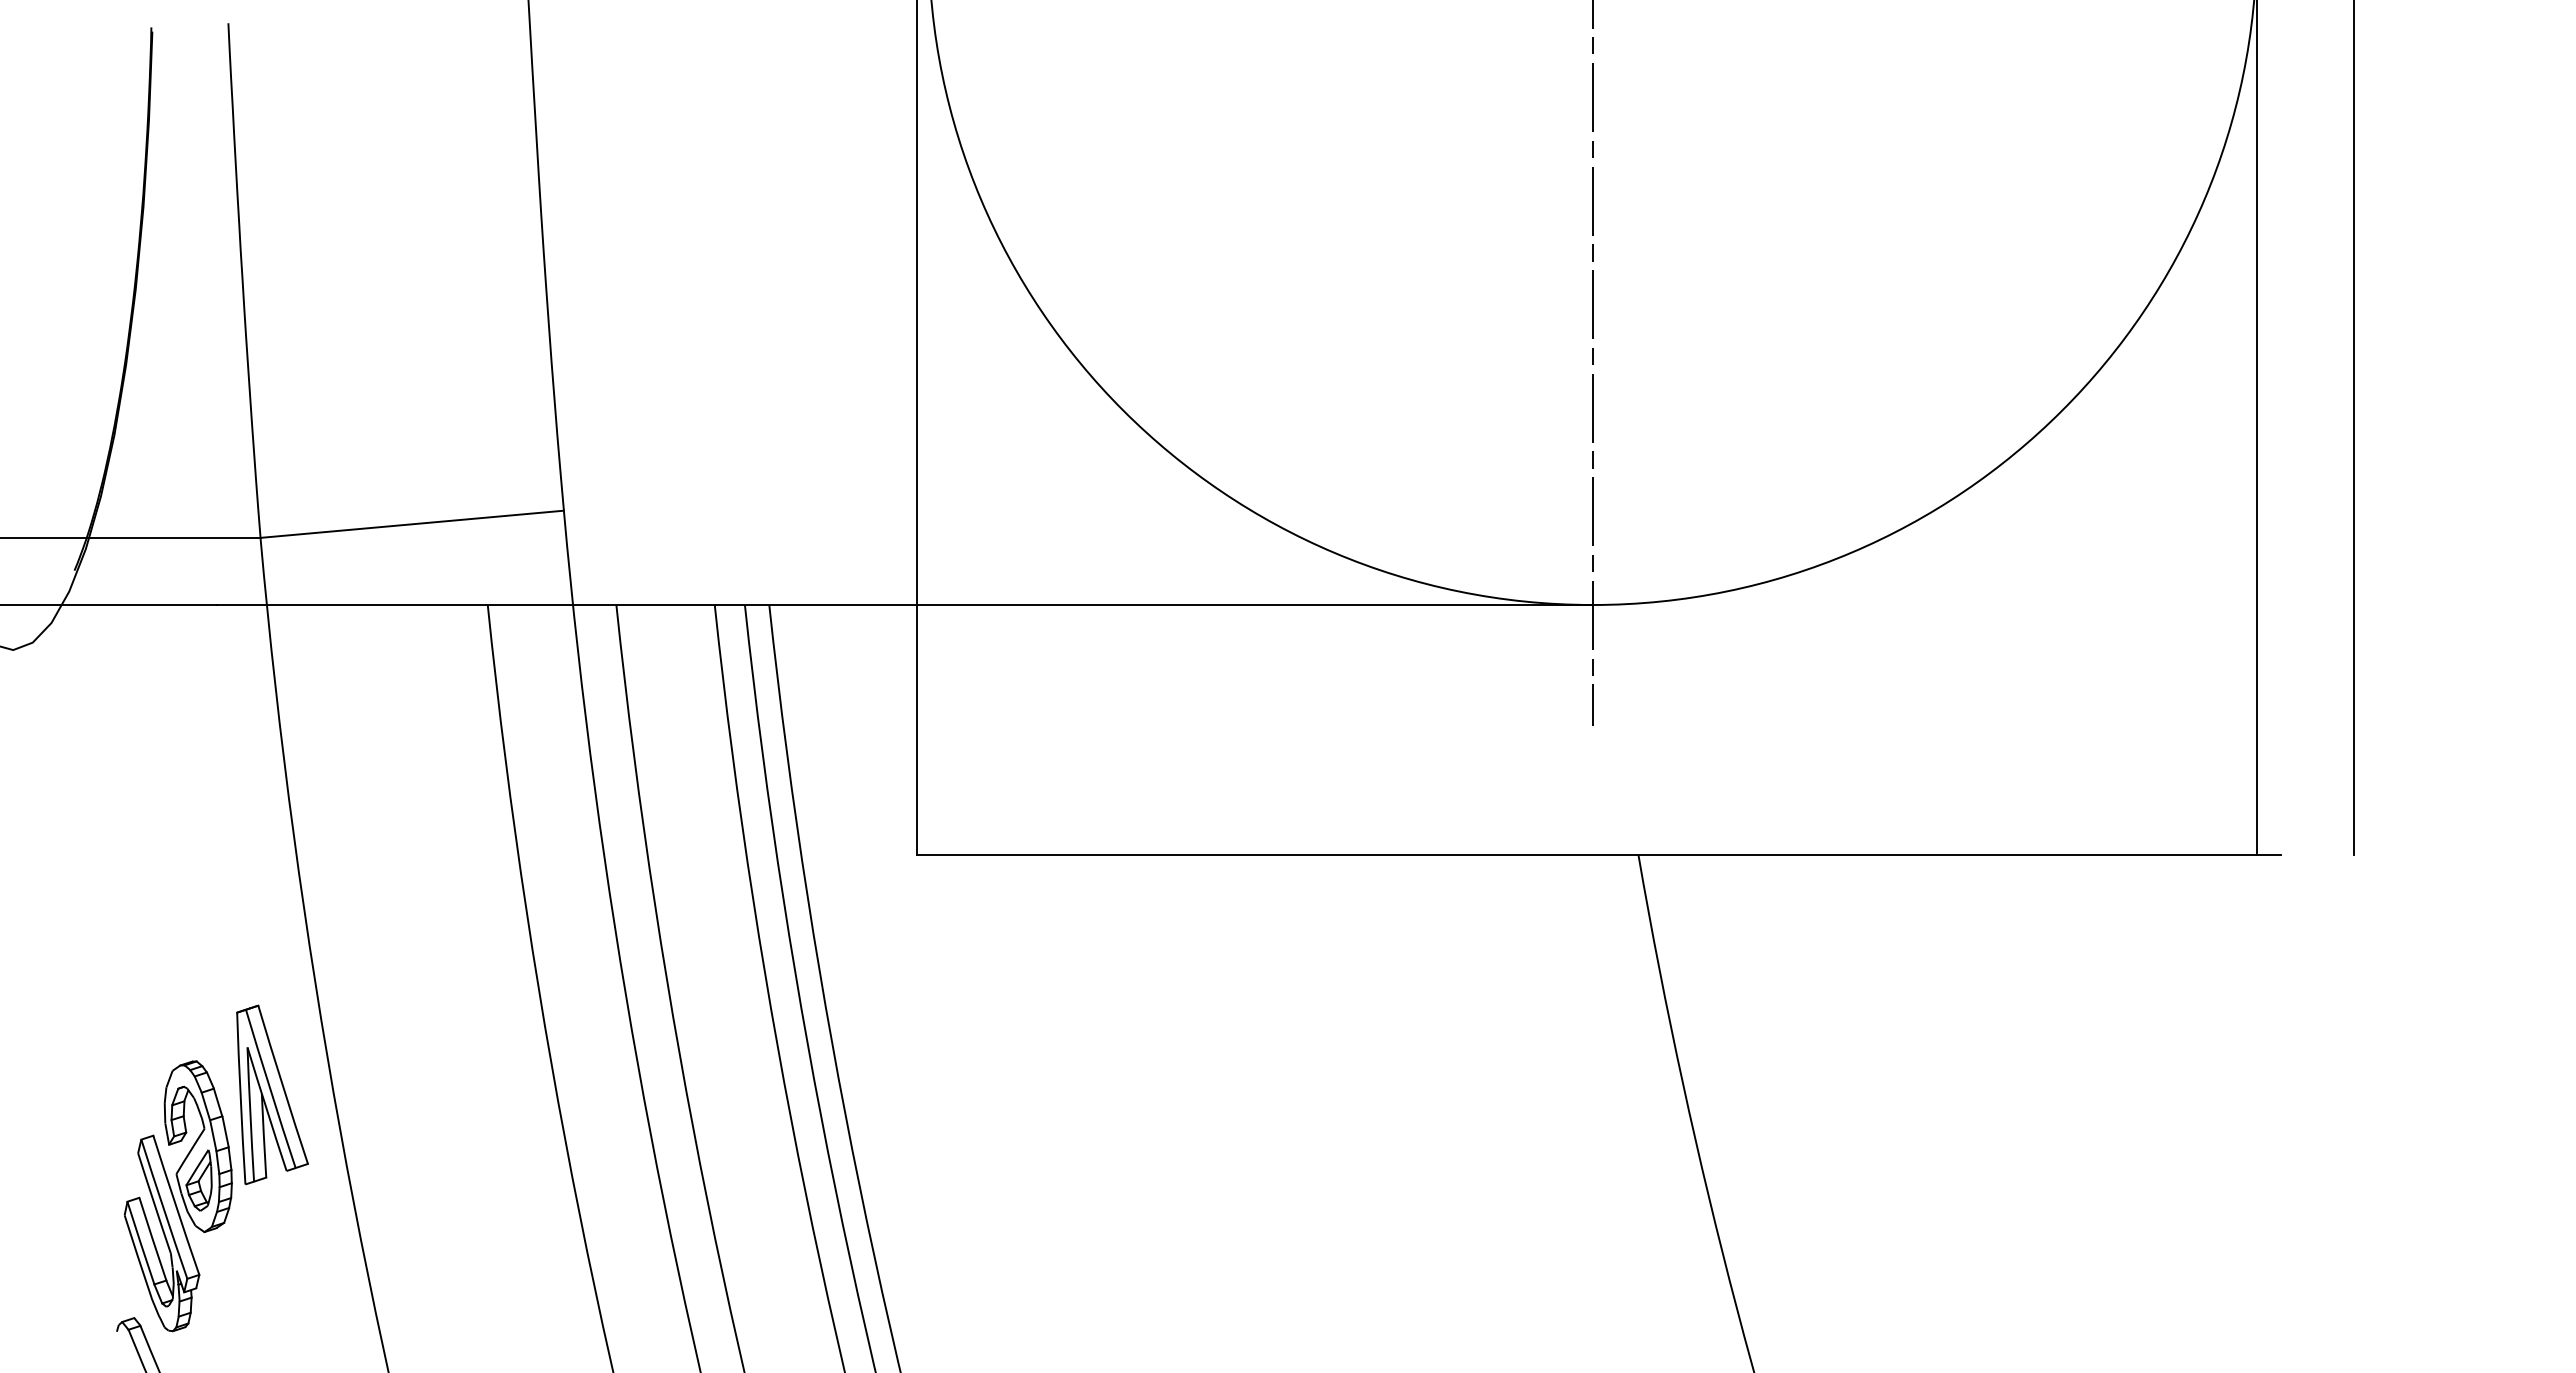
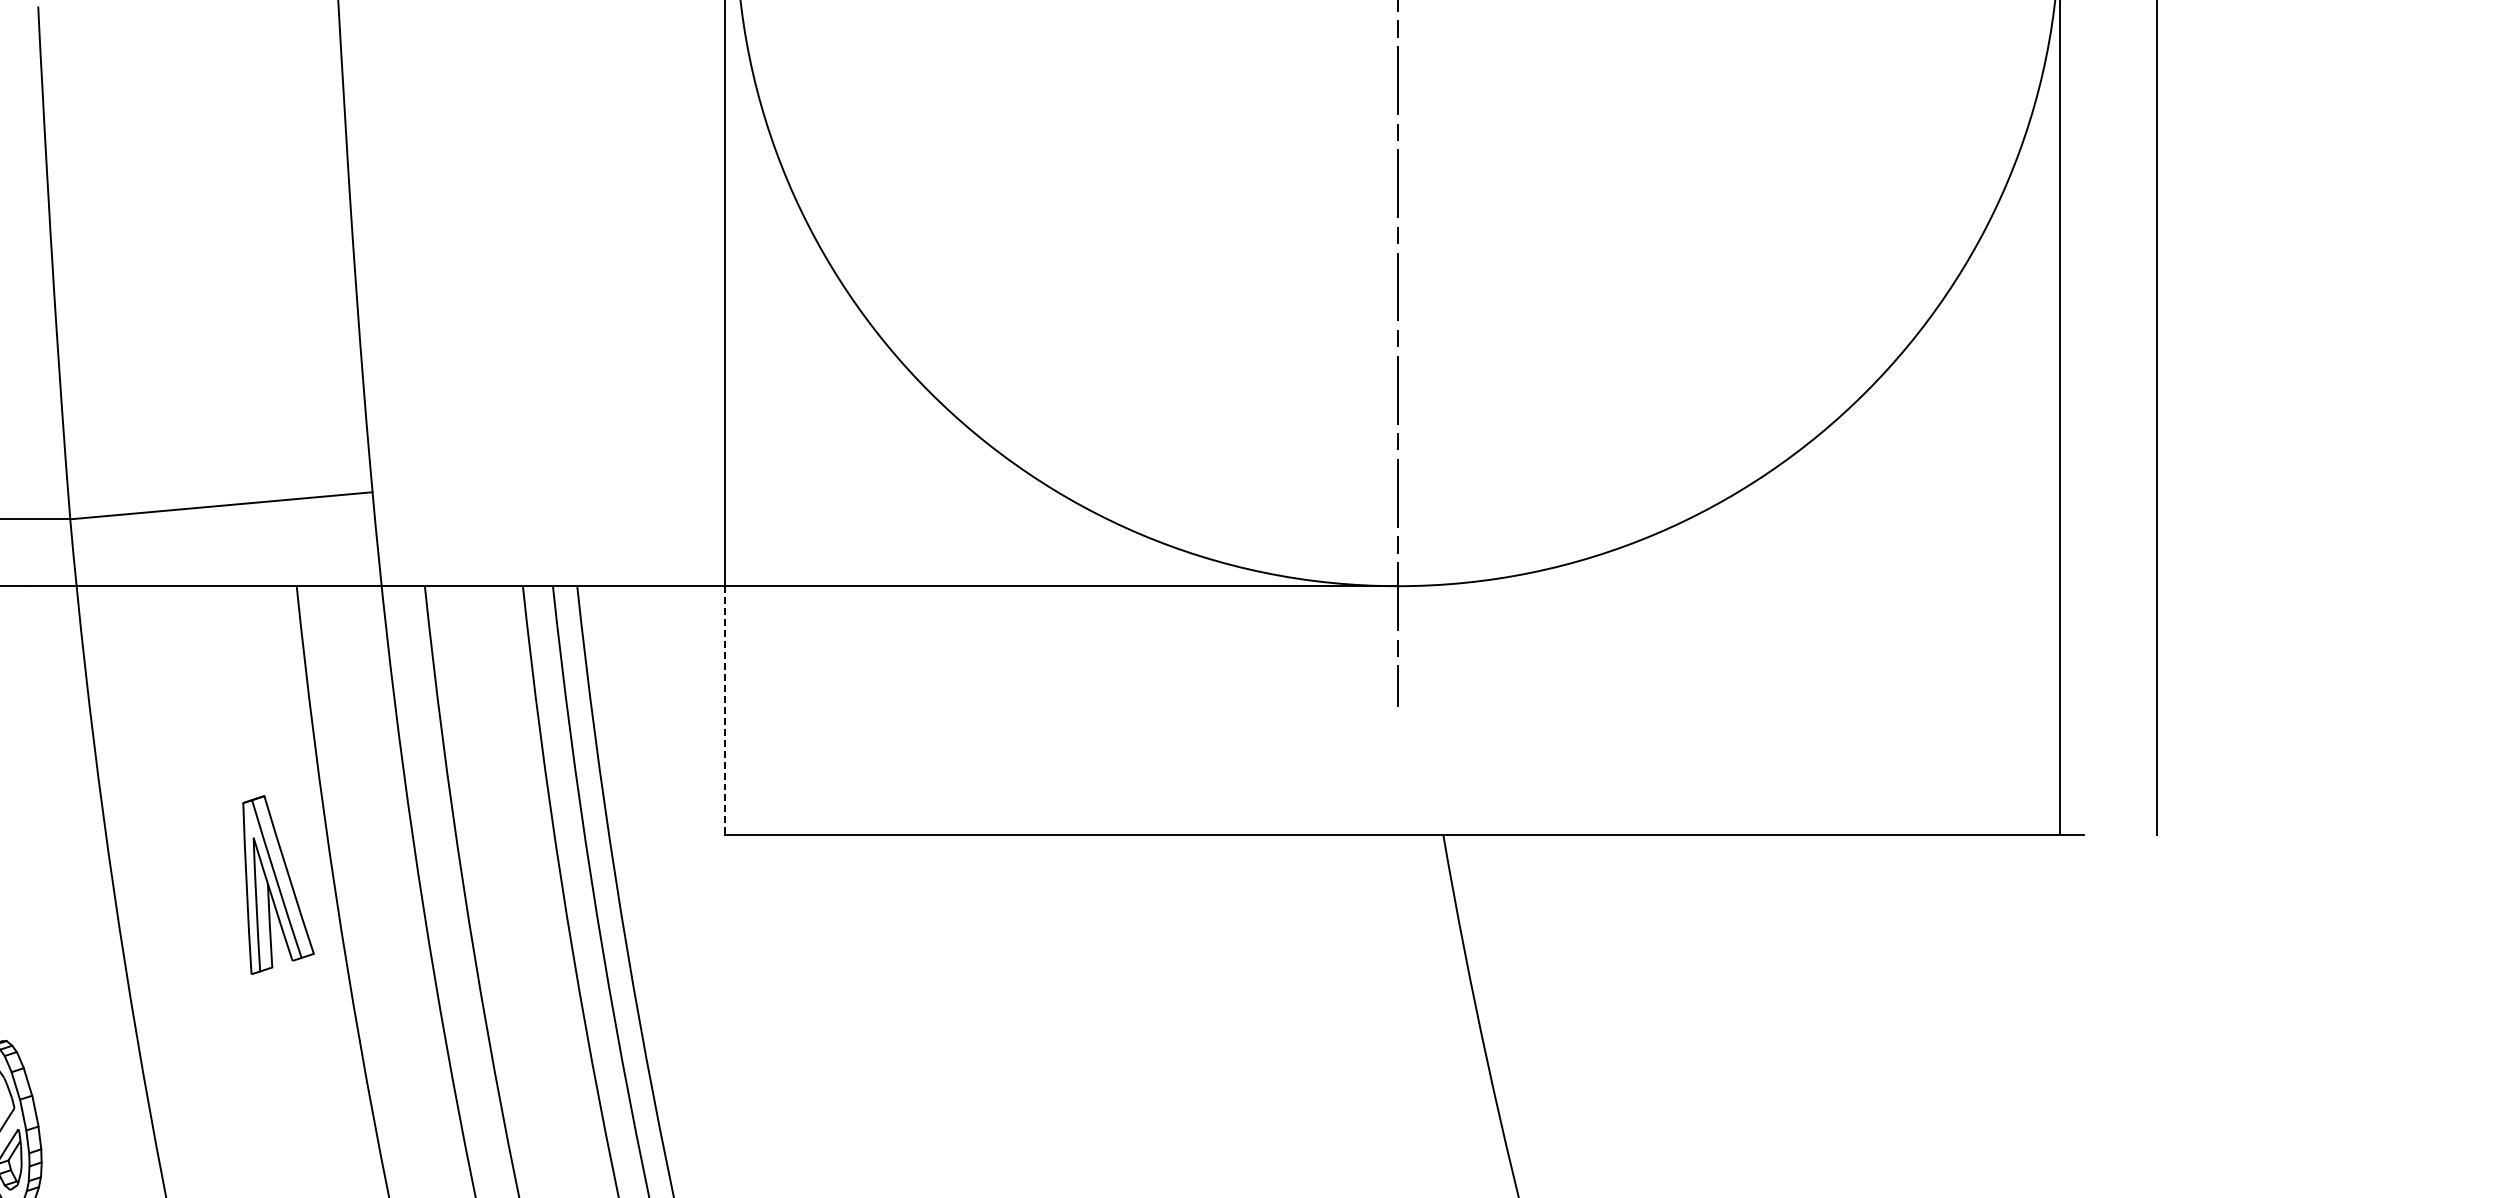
line: (917, 729) -> (724, 710), solid -> dashed
part: (272, 1094) -> (278, 884), moved

